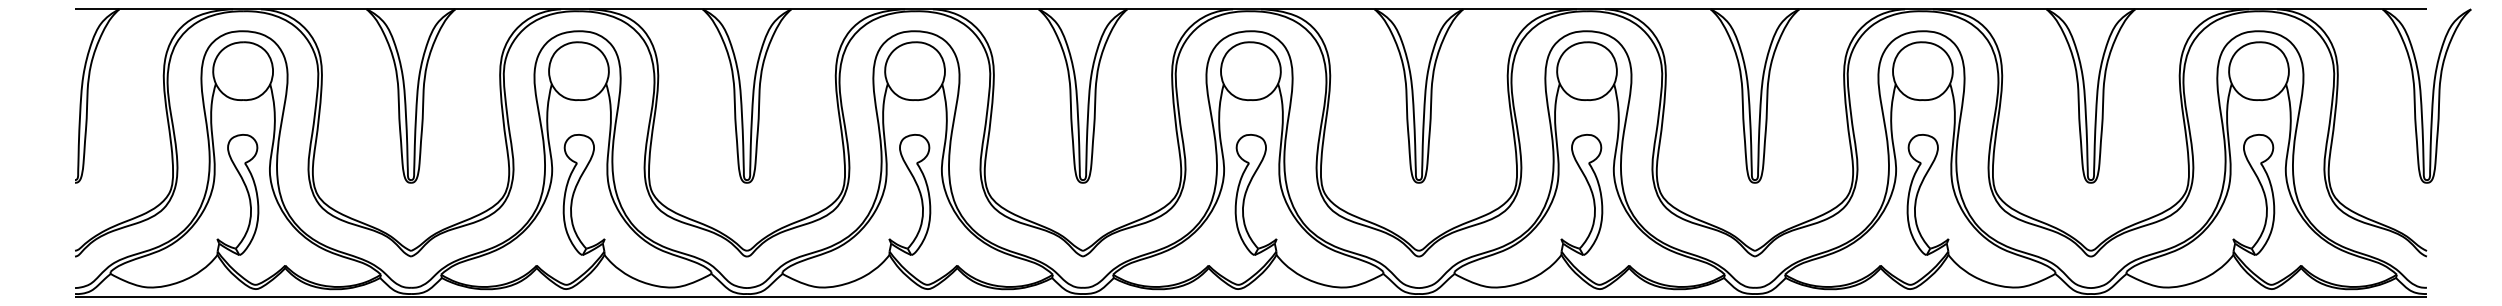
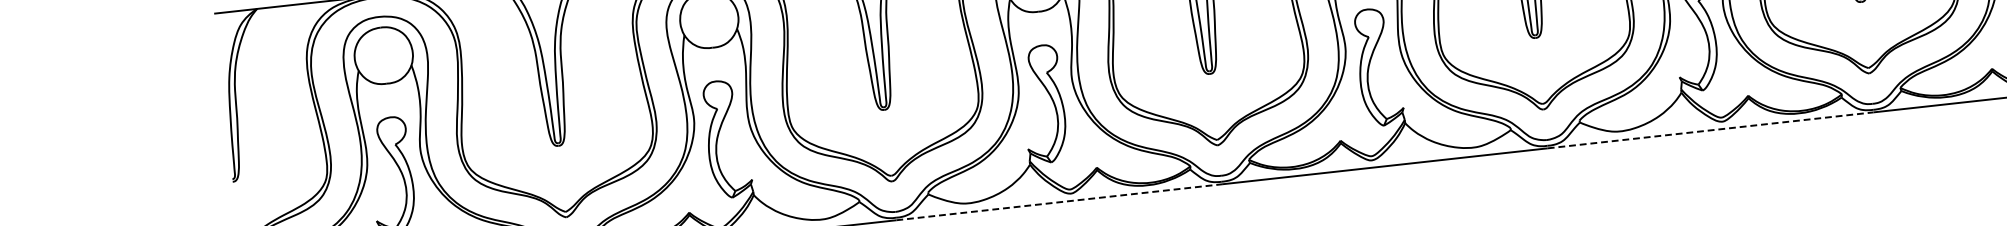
line: (915, 296) -> (1059, 202), solid -> dashed
line: (1587, 296) -> (1711, 130), solid -> dashed

